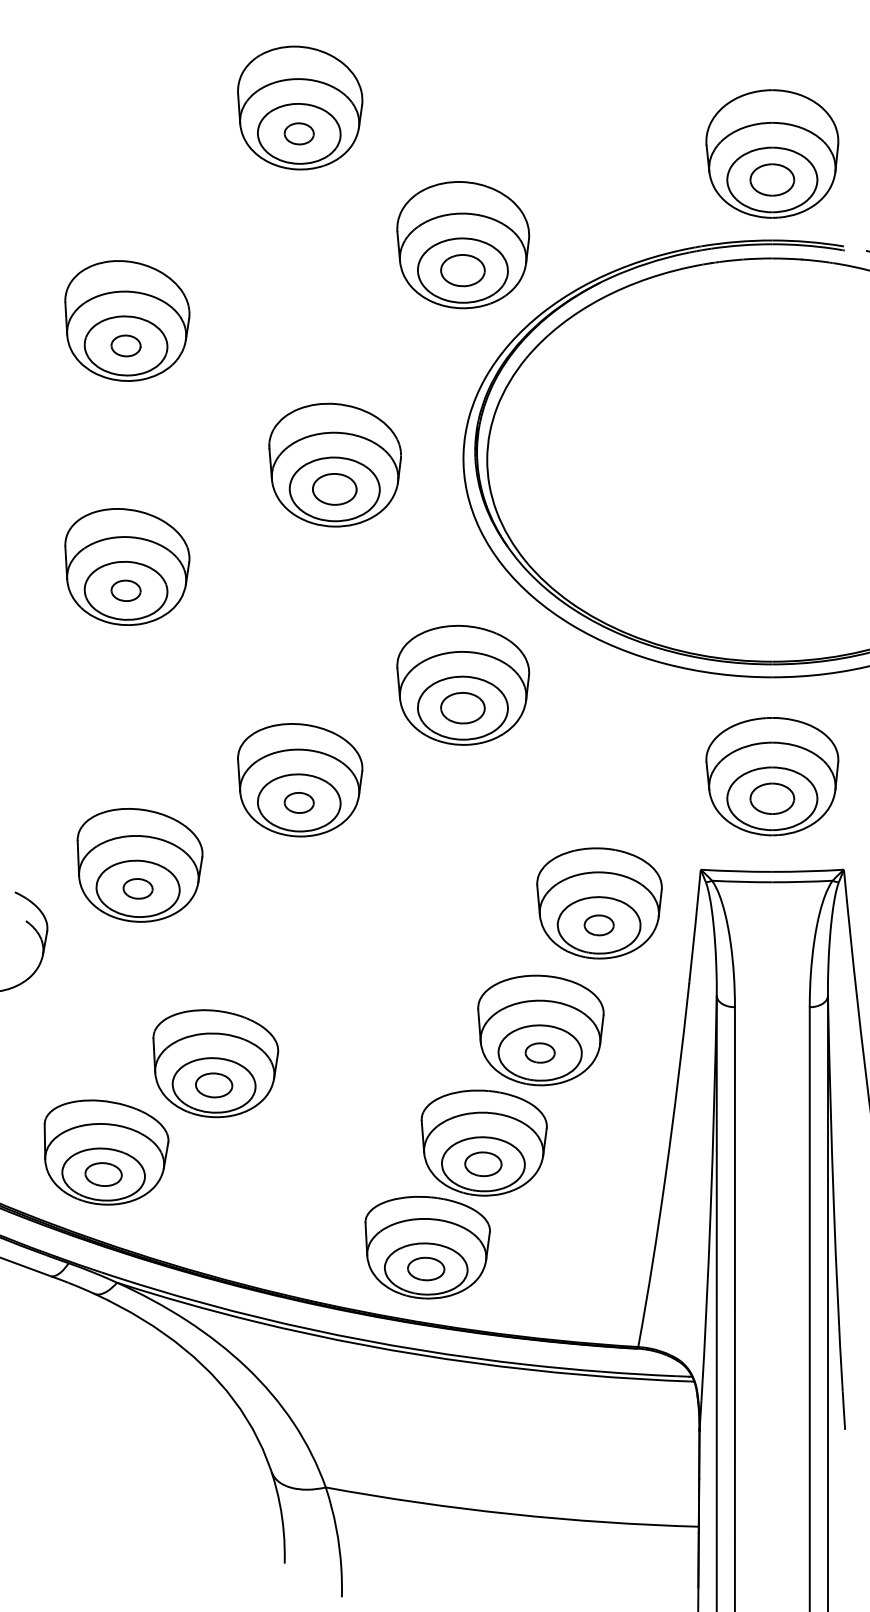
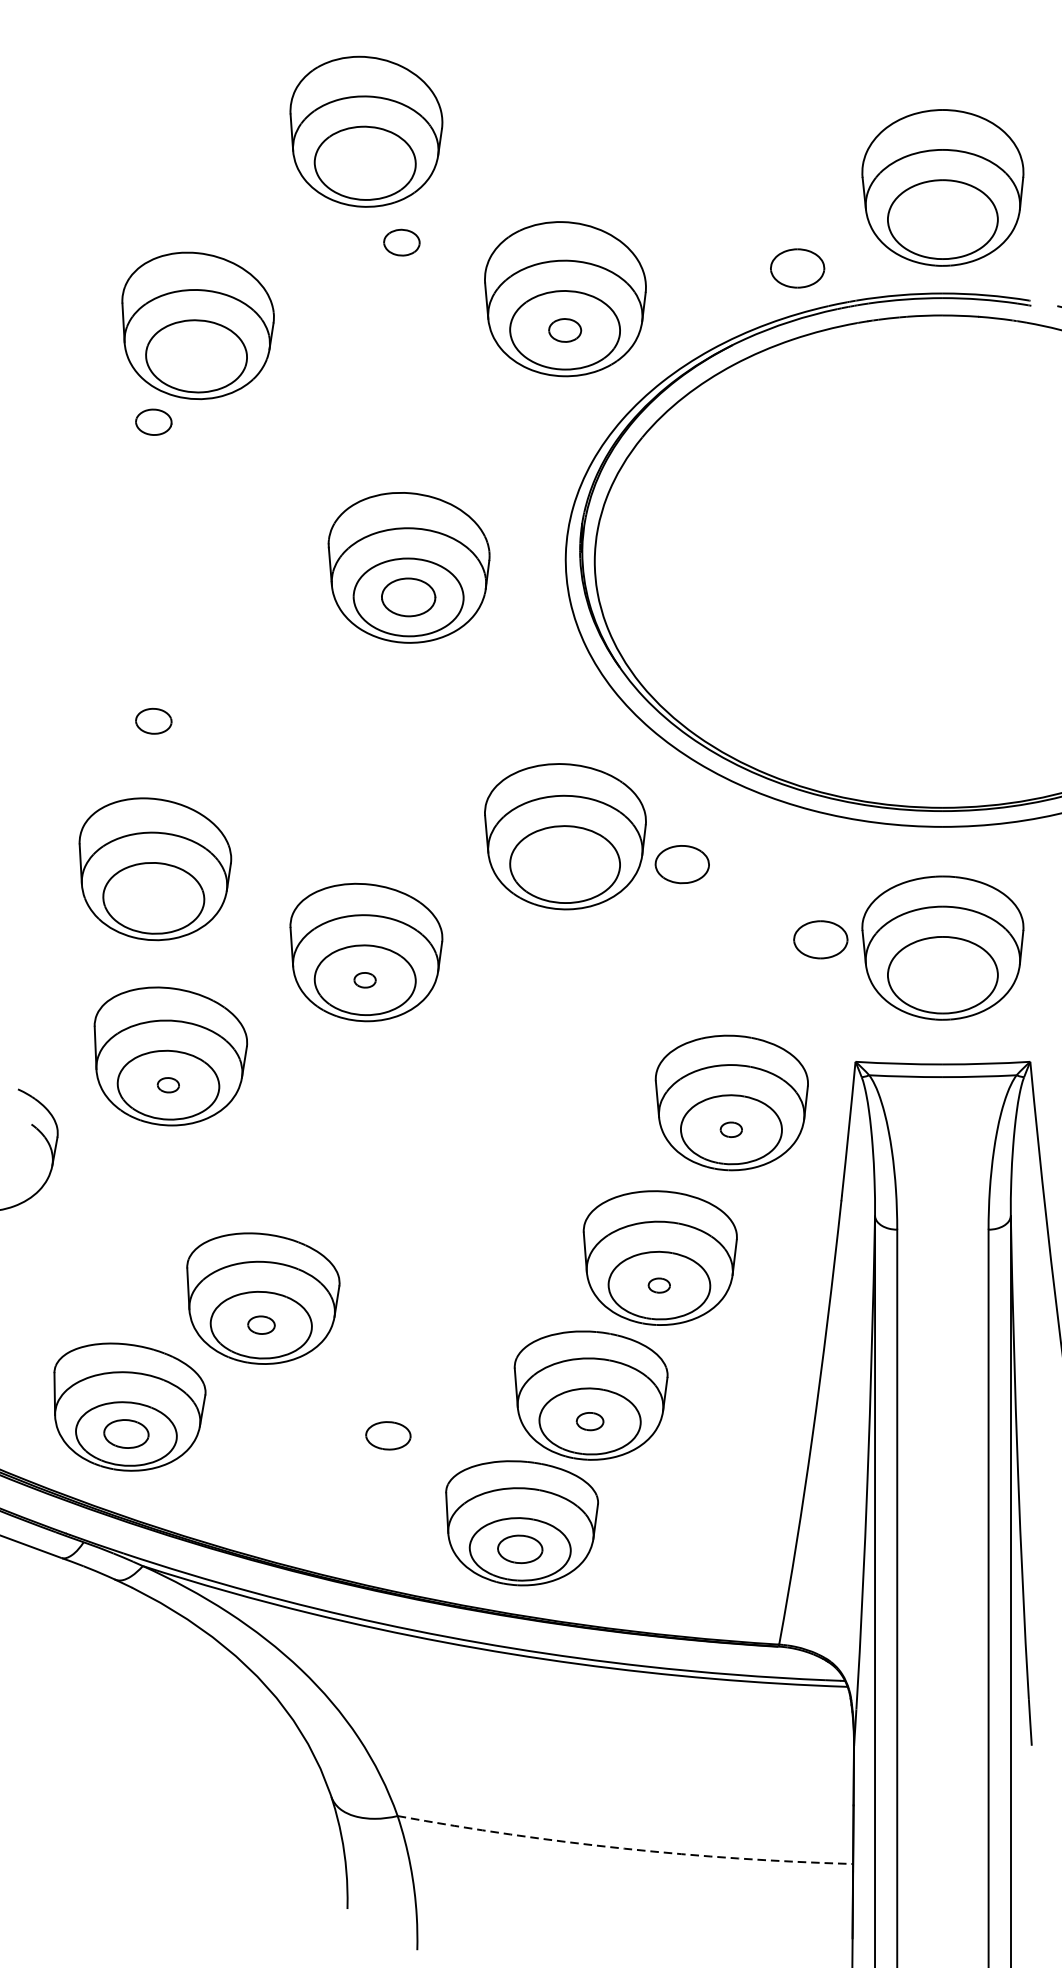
part: (298, 133) -> (400, 242), moved
part: (772, 179) -> (797, 267), moved
part: (462, 270) -> (564, 330), size x0.6
part: (127, 320) -> (198, 325), moved
part: (127, 566) -> (155, 868), moved
part: (462, 708) -> (681, 864), moved
part: (772, 798) -> (820, 939), moved
part: (298, 802) -> (364, 979), size x0.6
part: (137, 888) -> (167, 1084), size x0.6
part: (598, 925) -> (730, 1129), size x0.6
part: (539, 1052) -> (658, 1284), size x0.6
part: (214, 1085) -> (261, 1325), size x0.6
part: (483, 1164) -> (590, 1421), size x0.6
part: (318, 1175) -> (388, 1435), added
arc: (511, 1514) -> (624, 1849), solid -> dashed

